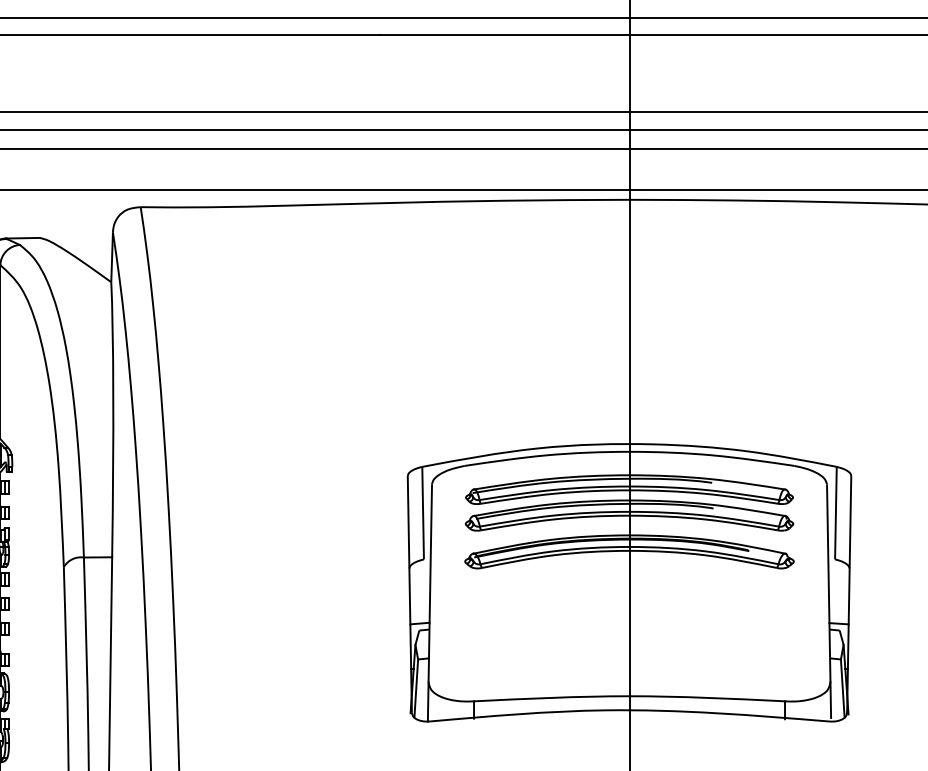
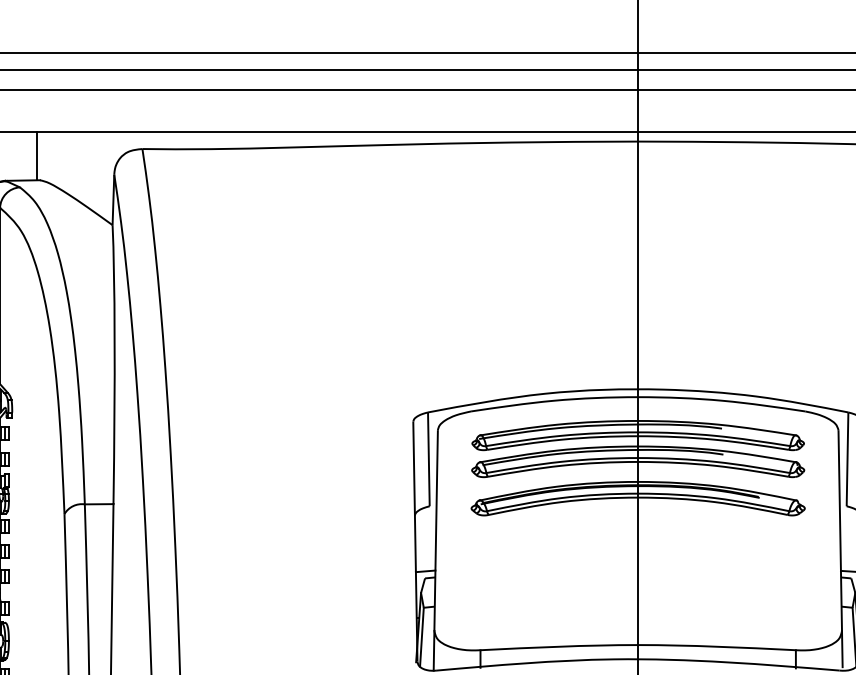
line: (36, 213) -> (36, 155), added

